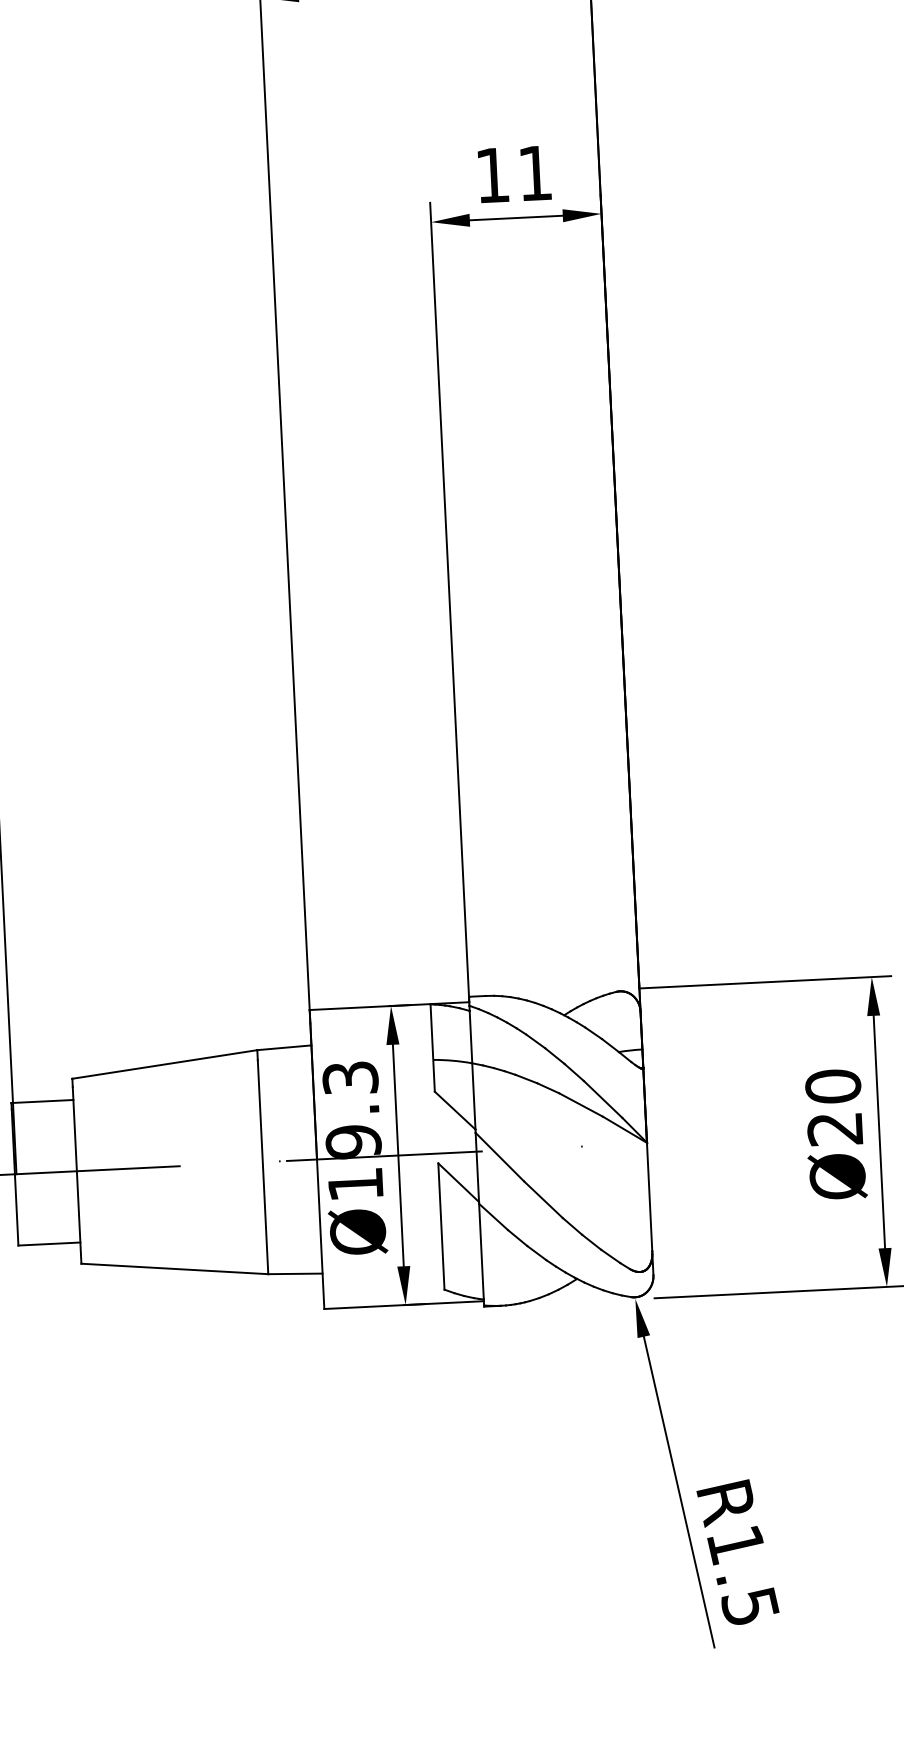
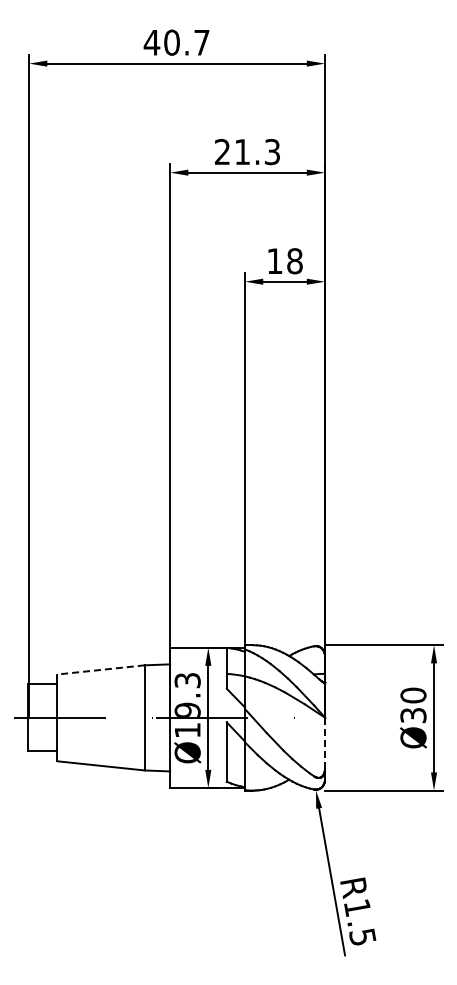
text: (534, 173) -> (294, 261), 11 -> 18
line: (165, 1063) -> (101, 669), solid -> dashed
text: (835, 1129) -> (413, 715), Ø20 -> Ø30
line: (650, 1197) -> (325, 743), solid -> dashed

